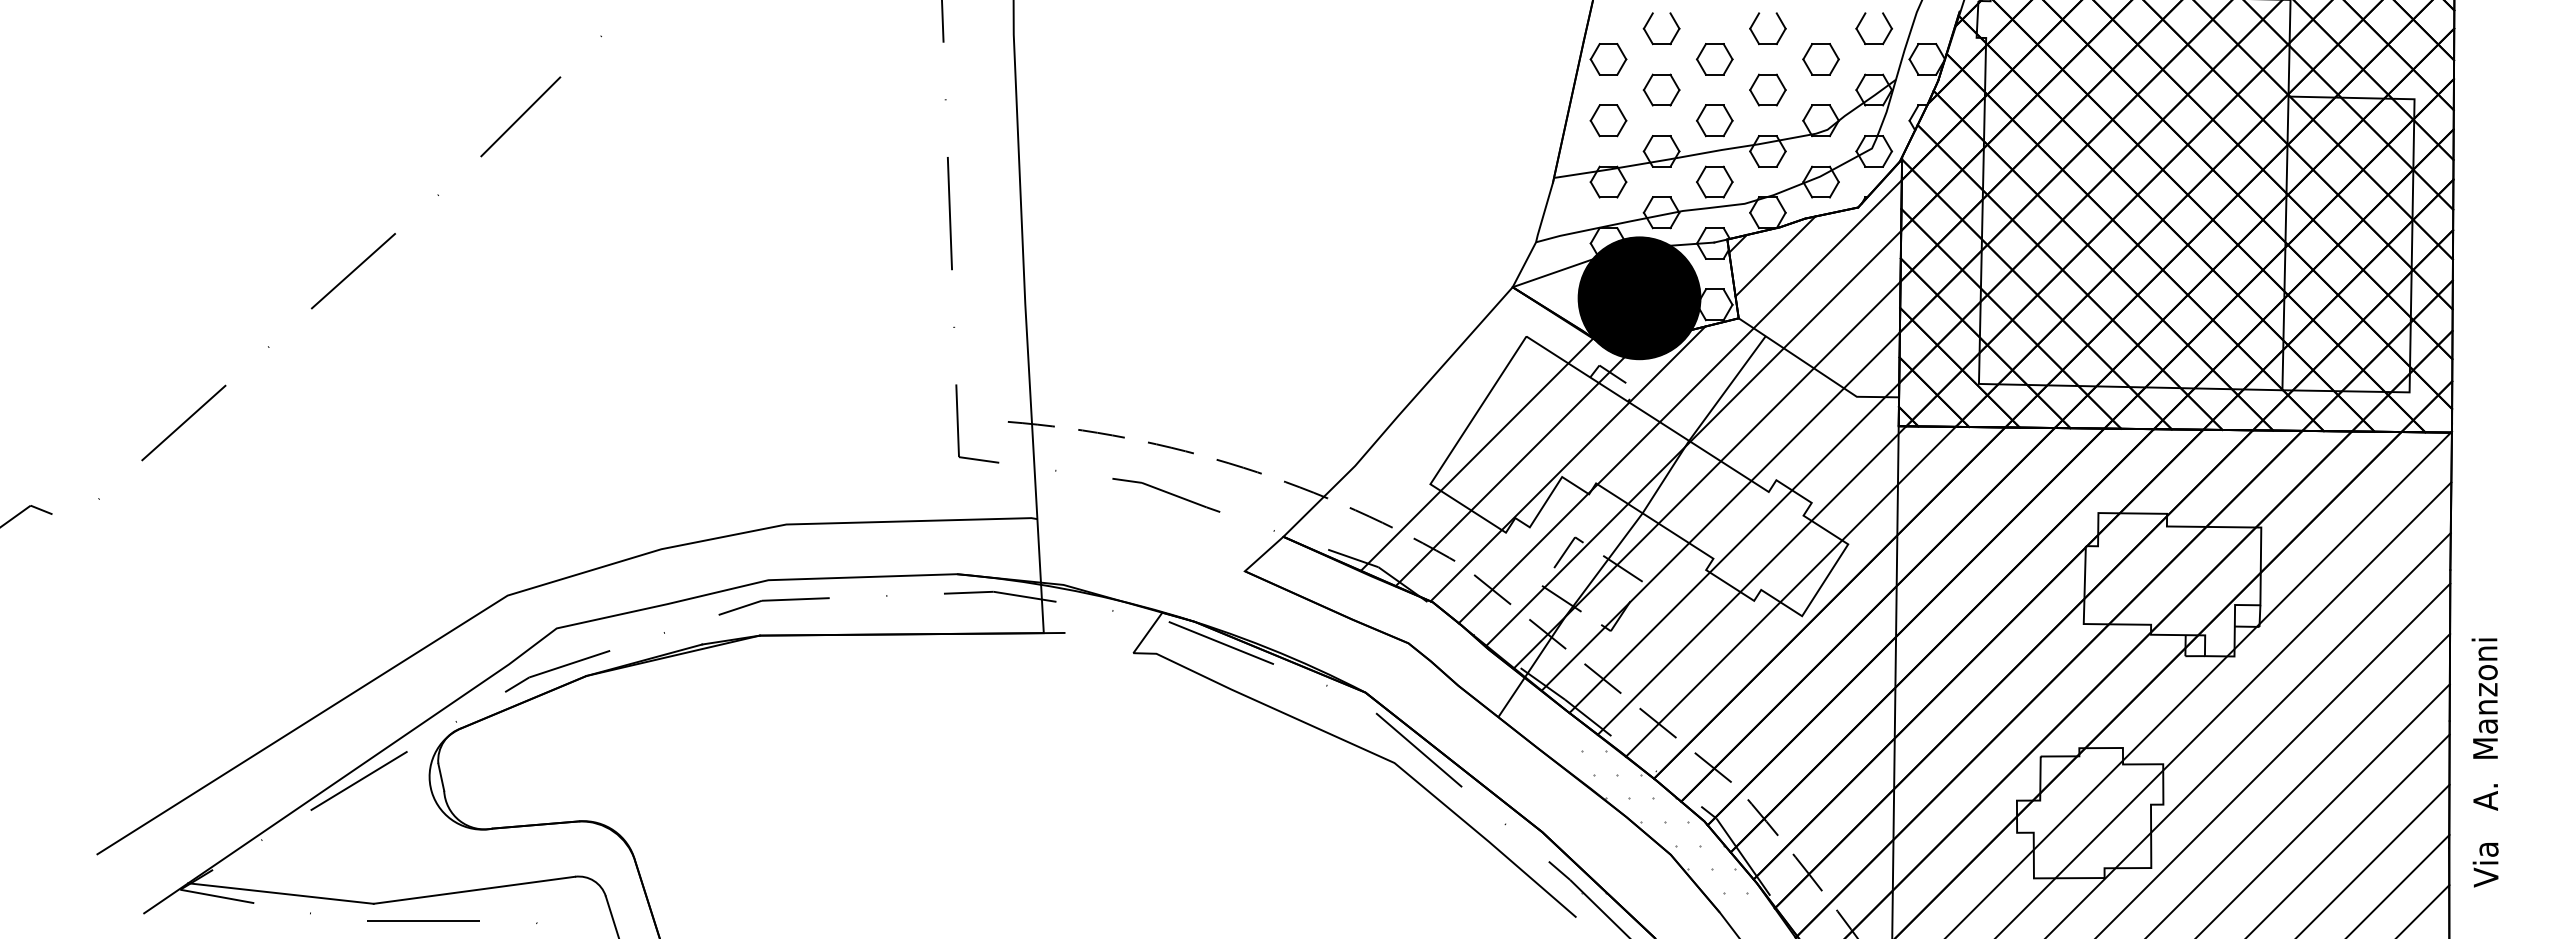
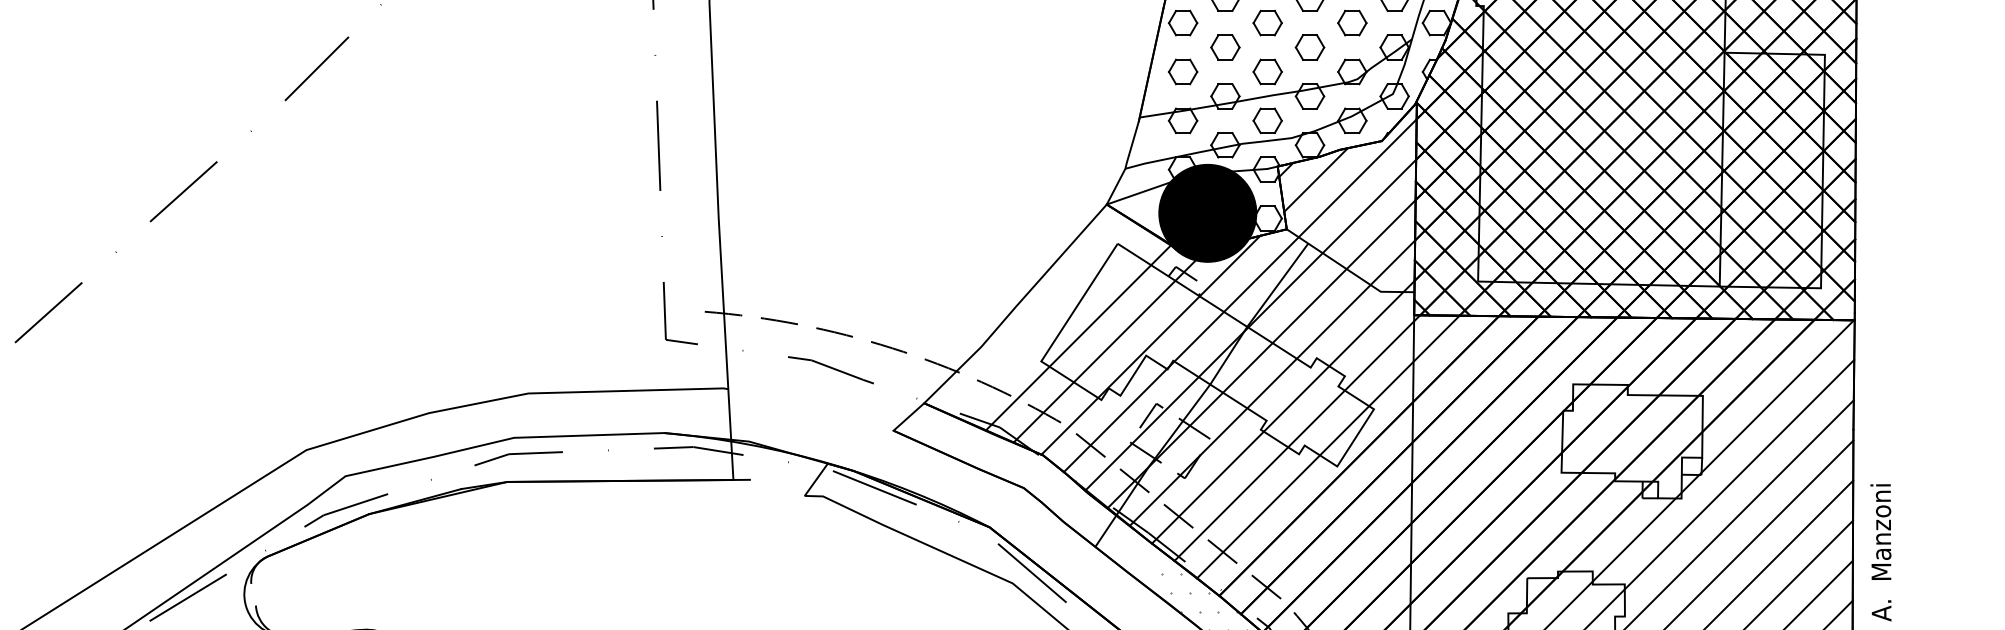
line: (441, 776) -> (253, 594), removed

